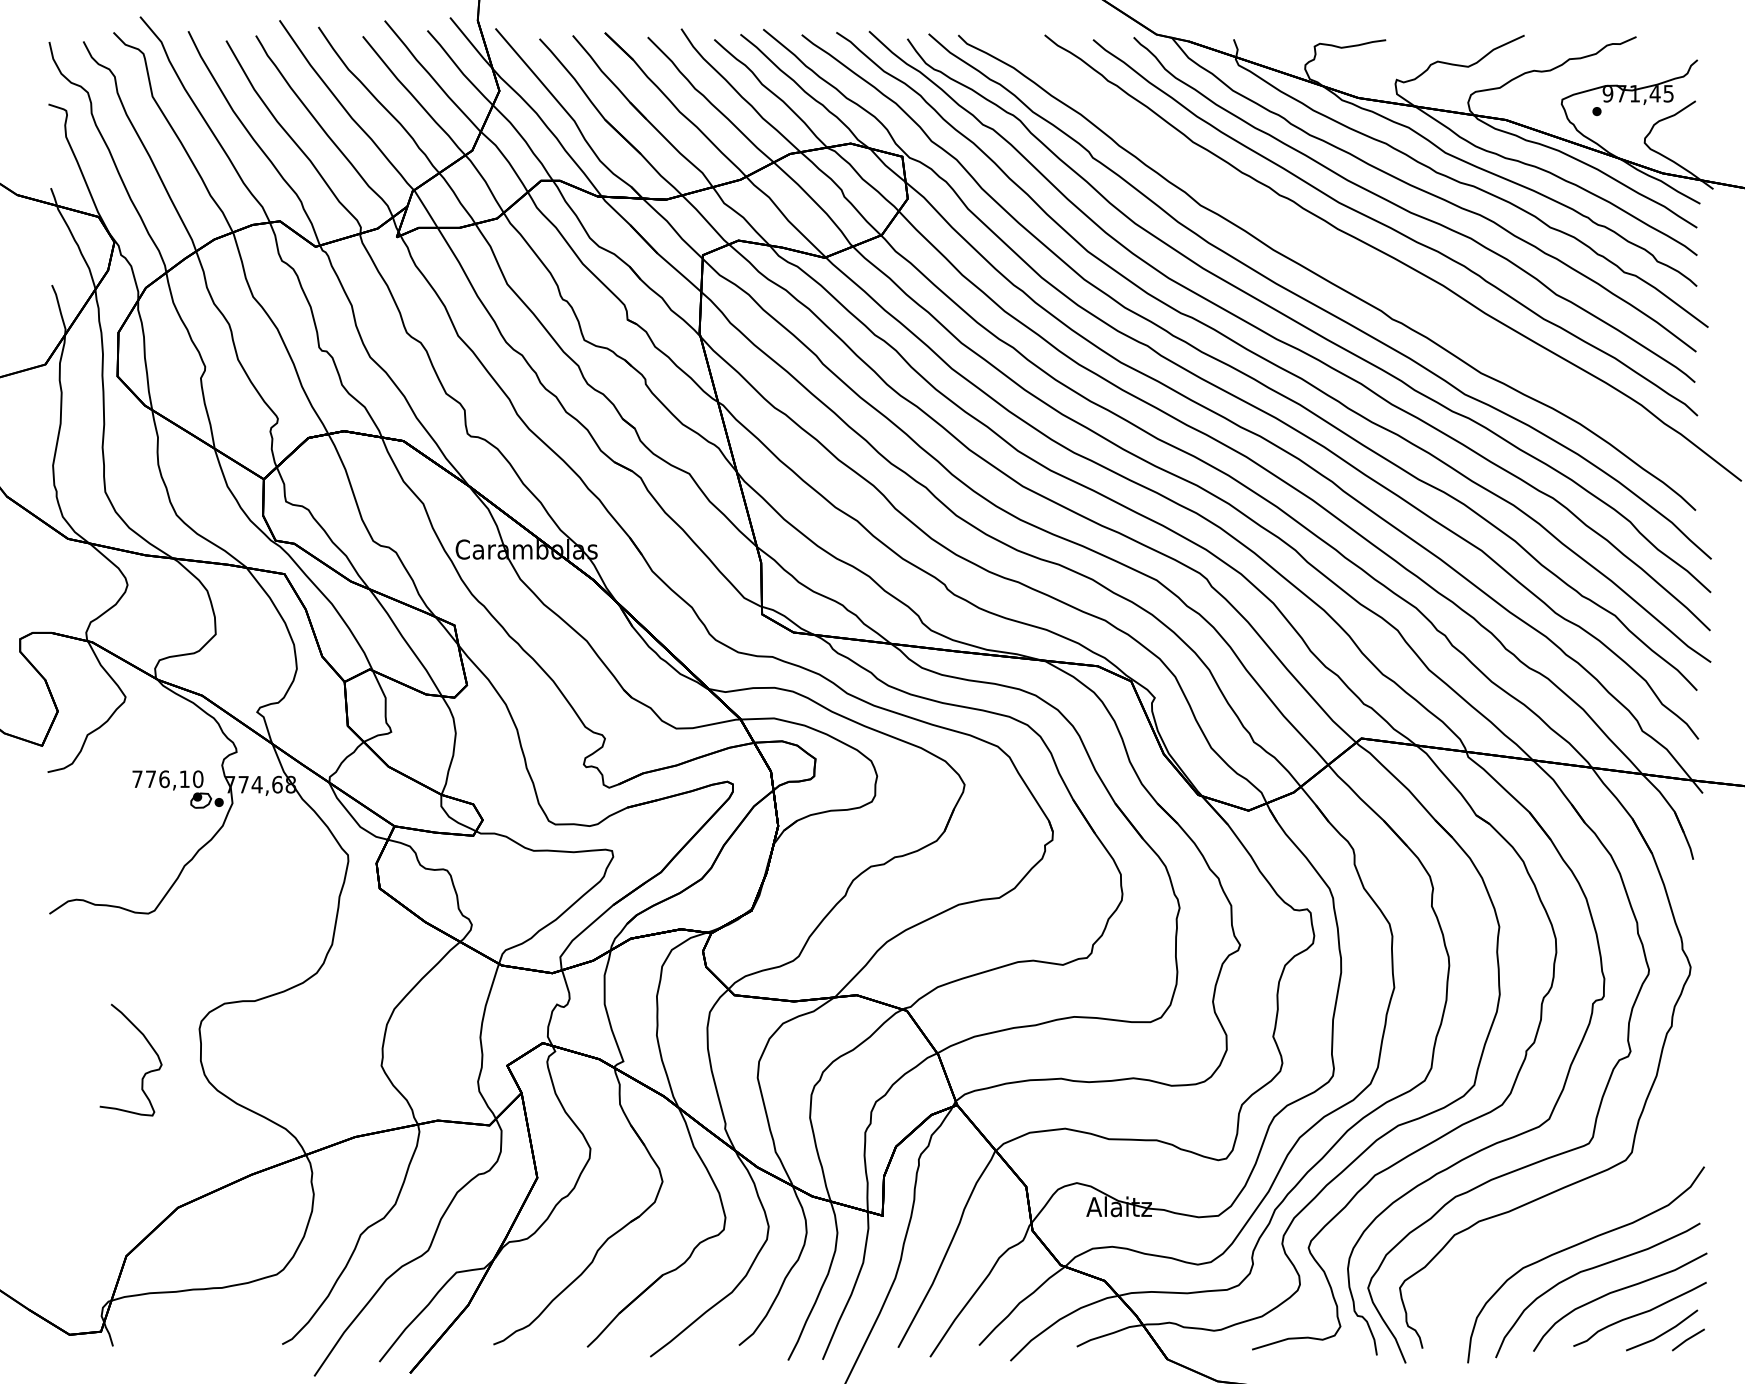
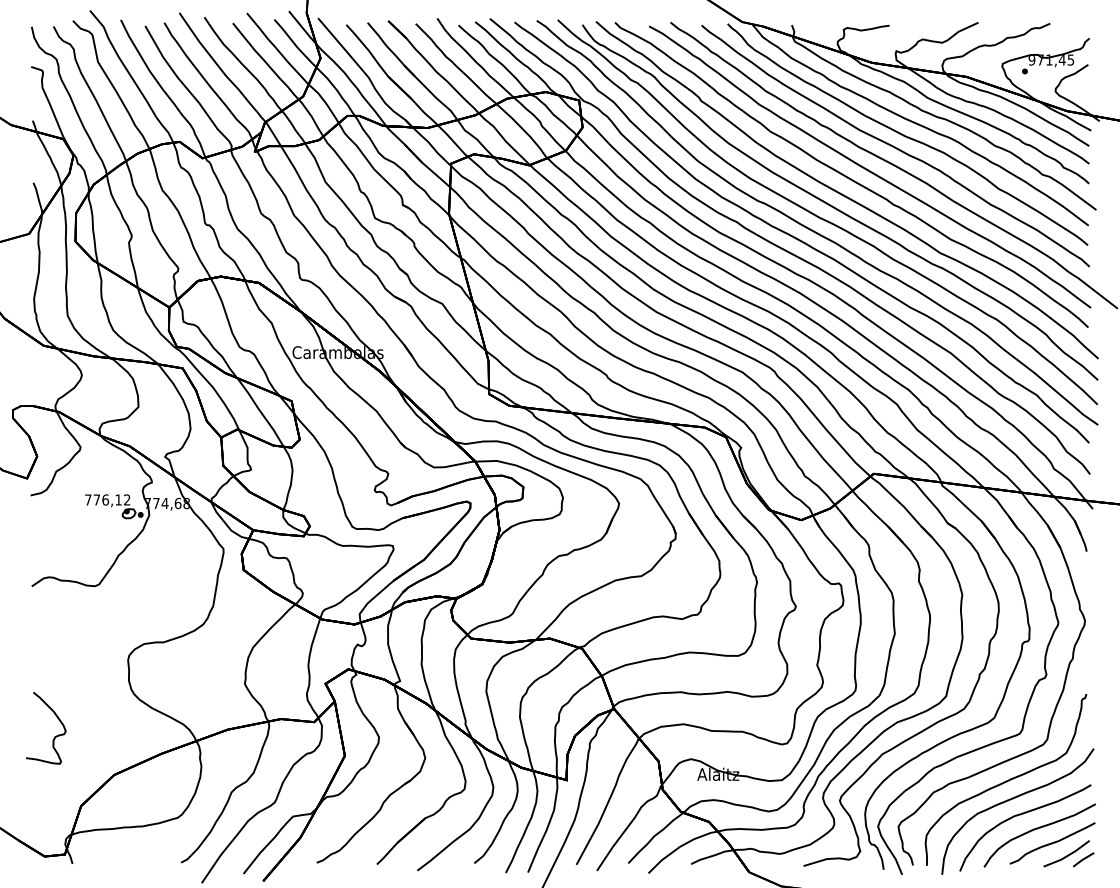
part: (1356, 259) -> (870, 166), added
text: (197, 778) -> (126, 499), 776,10 -> 776,12
curve: (144, 1072) -> (54, 736), moved
curve: (1568, 1216) -> (1006, 780), added

